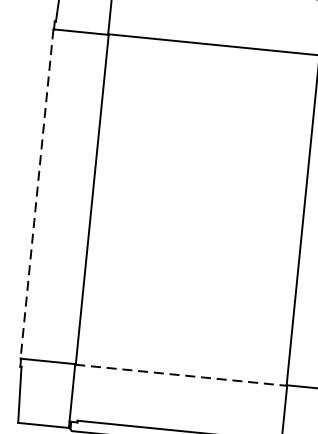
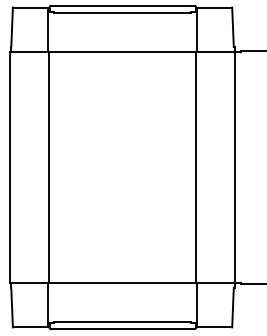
line: (37, 195) -> (10, 168), dashed -> solid
line: (182, 375) -> (123, 283), dashed -> solid

